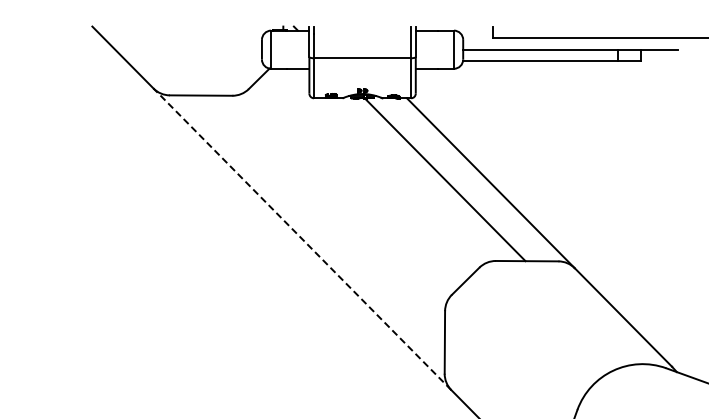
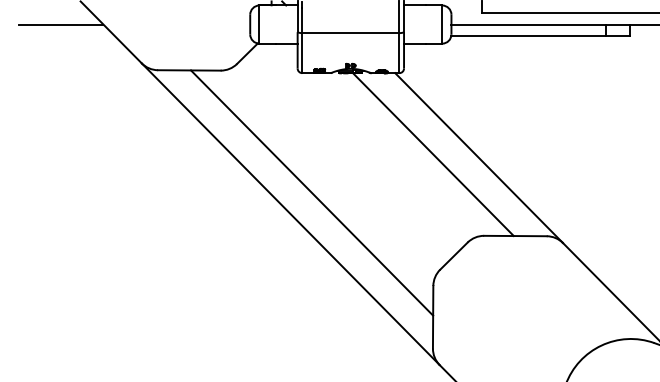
line: (72, 49) -> (60, 24), added
line: (323, 217) -> (311, 192), added
line: (302, 239) -> (290, 214), dashed -> solid

